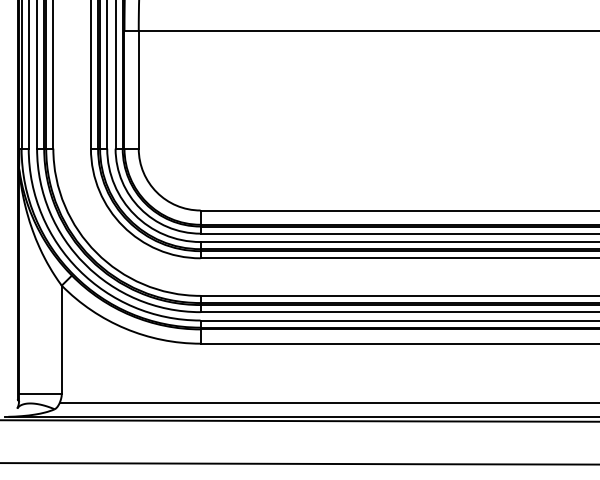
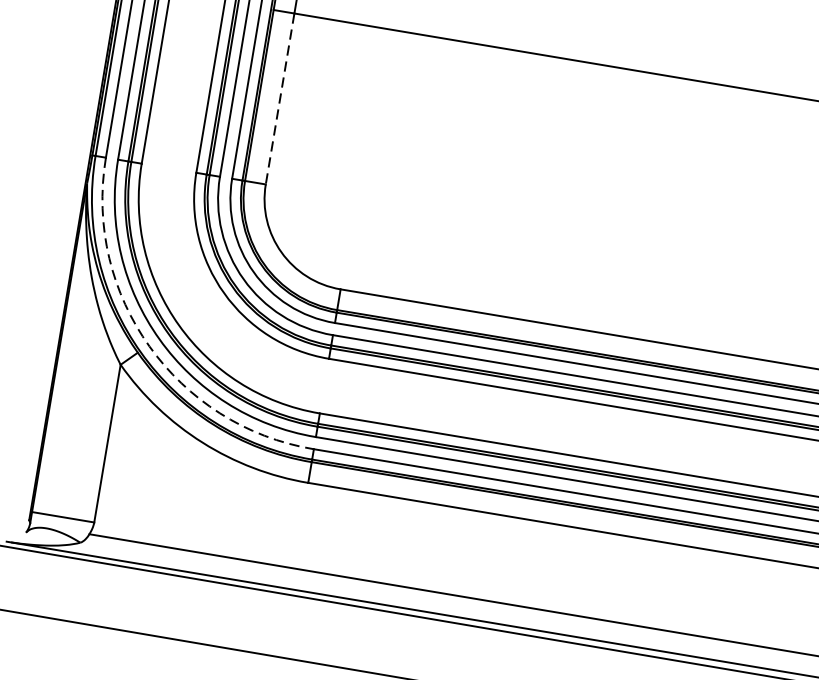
line: (138, 89) -> (279, 98), solid -> dashed
arc: (79, 270) -> (150, 347), solid -> dashed

